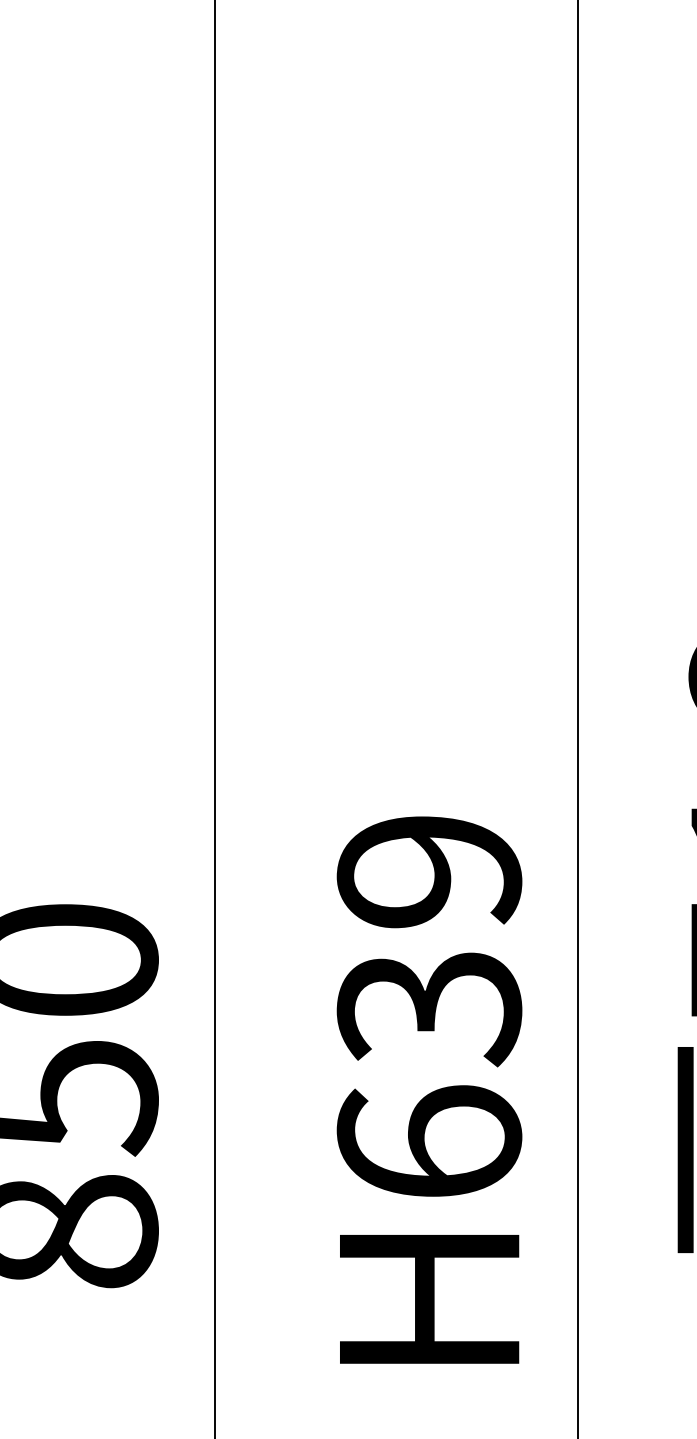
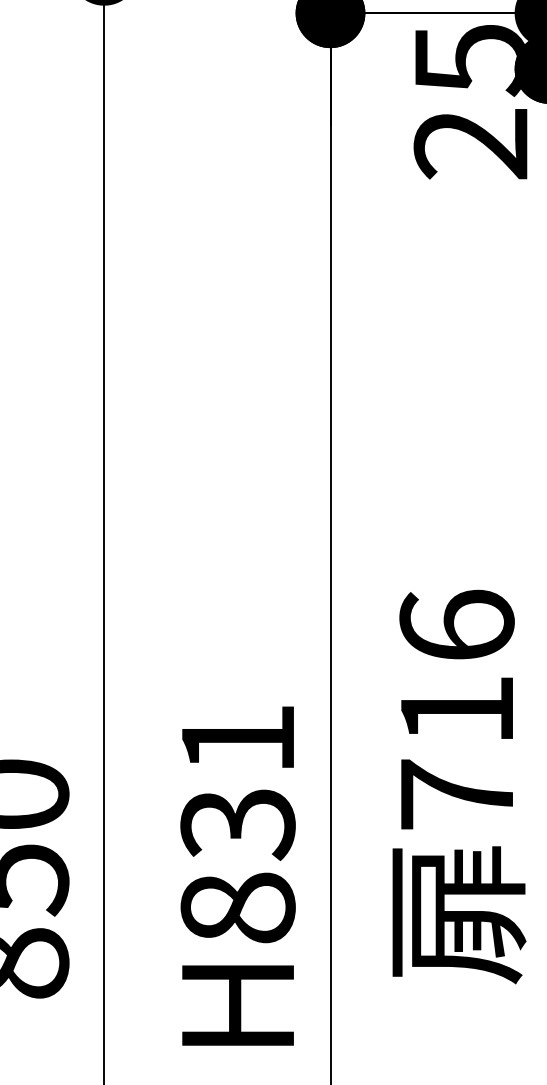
text: (428, 1008) -> (237, 824), H639 -> H831

